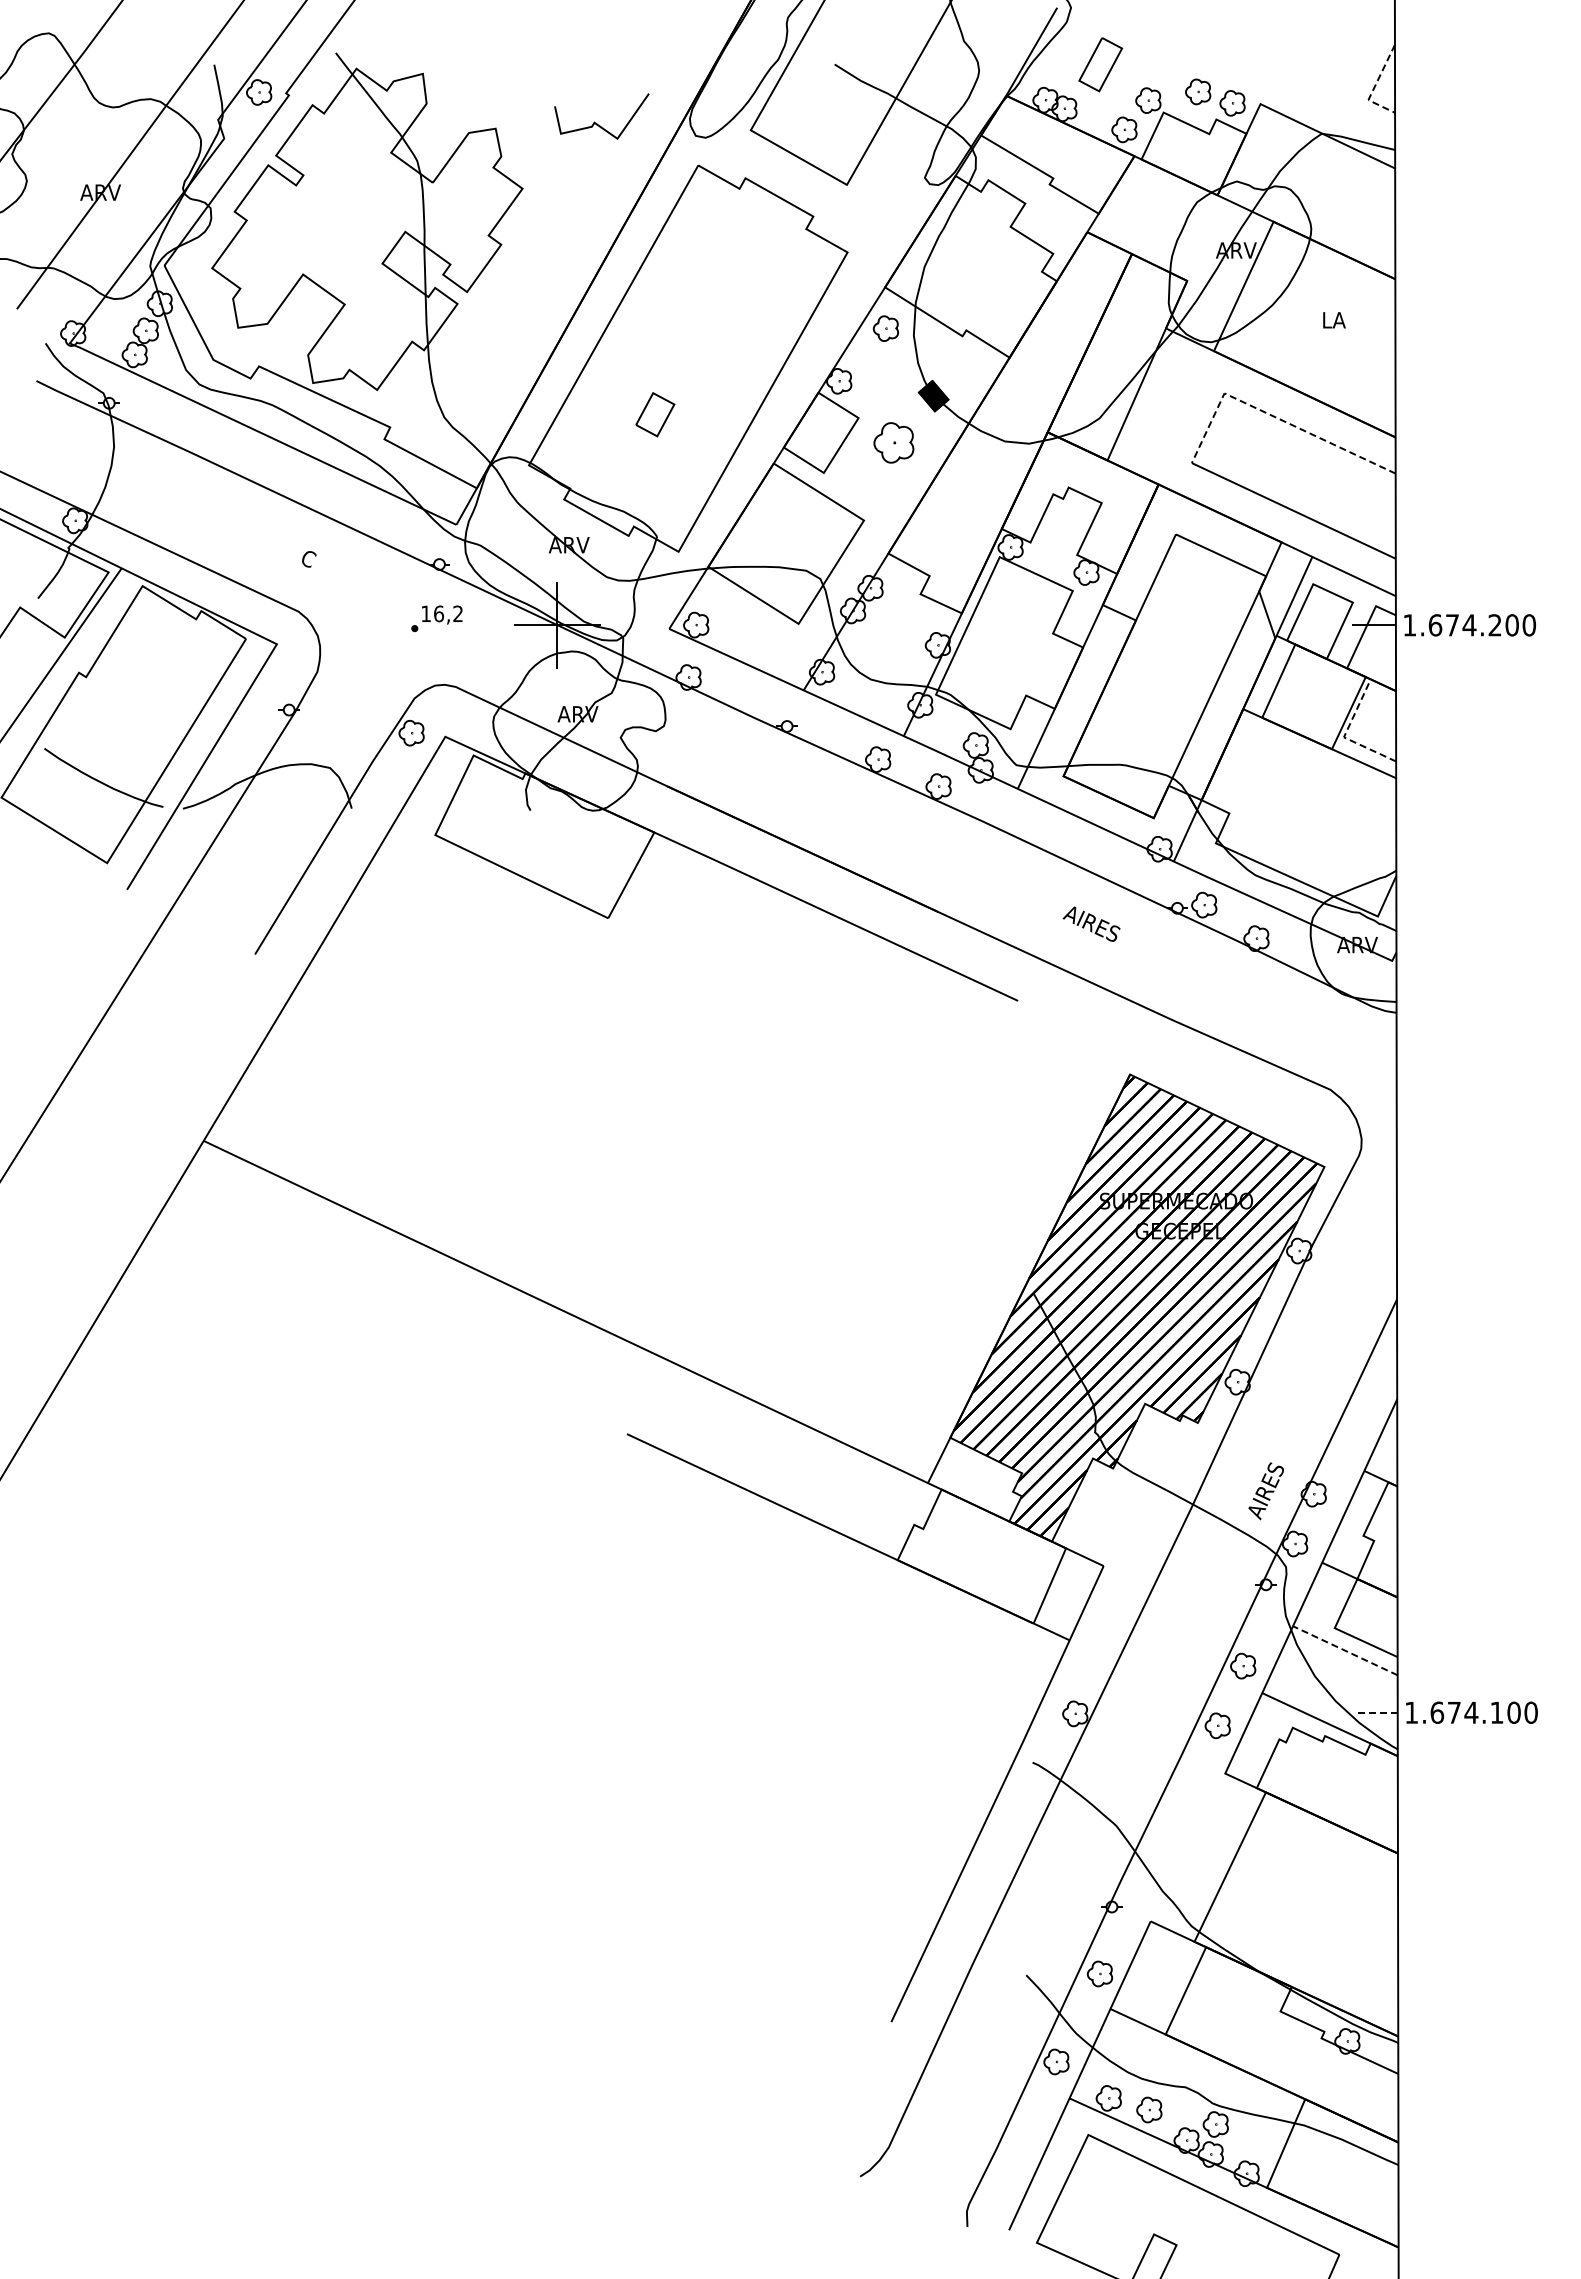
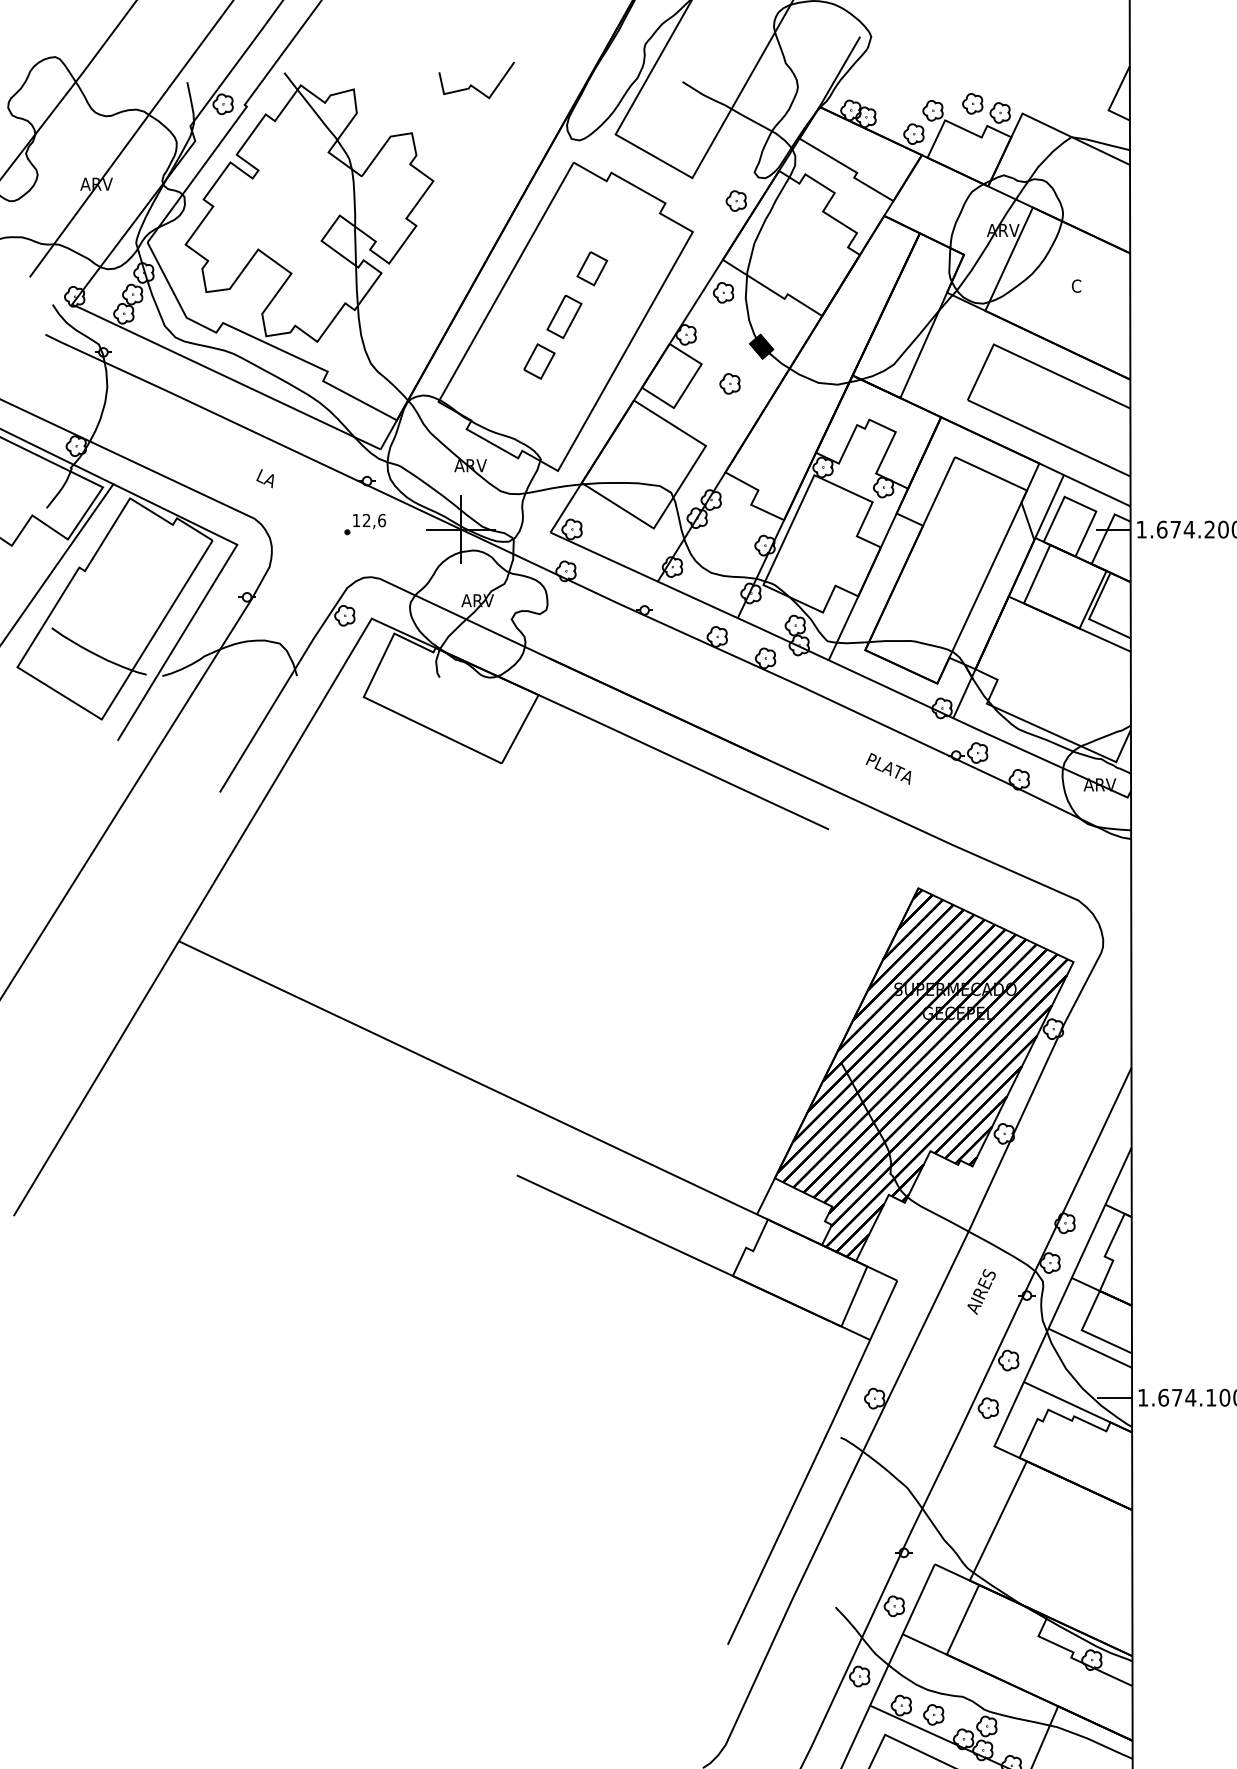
part: (1100, 64) -> (564, 316), moved
line: (1374, 86) -> (1113, 99), dashed -> solid
curve: (597, 123) -> (473, 85), moved
part: (901, 213) -> (735, 200), added
part: (721, 298) -> (592, 268), added
text: (1333, 319) -> (1080, 285), LA -> C
line: (1274, 417) -> (1033, 363), dashed -> solid
part: (894, 442) -> (730, 383), size x0.62
text: (311, 561) -> (264, 478), C -> LA
text: (448, 613) -> (374, 520), 16,2 -> 12,6
line: (1345, 734) -> (1090, 616), dashed -> solid
text: (1091, 924) -> (887, 768), AIRES -> PLATA
text: (1265, 1491) -> (981, 1292), moved
line: (1345, 1650) -> (1090, 1348), dashed -> solid
line: (1376, 1712) -> (1115, 1397), dashed -> solid

